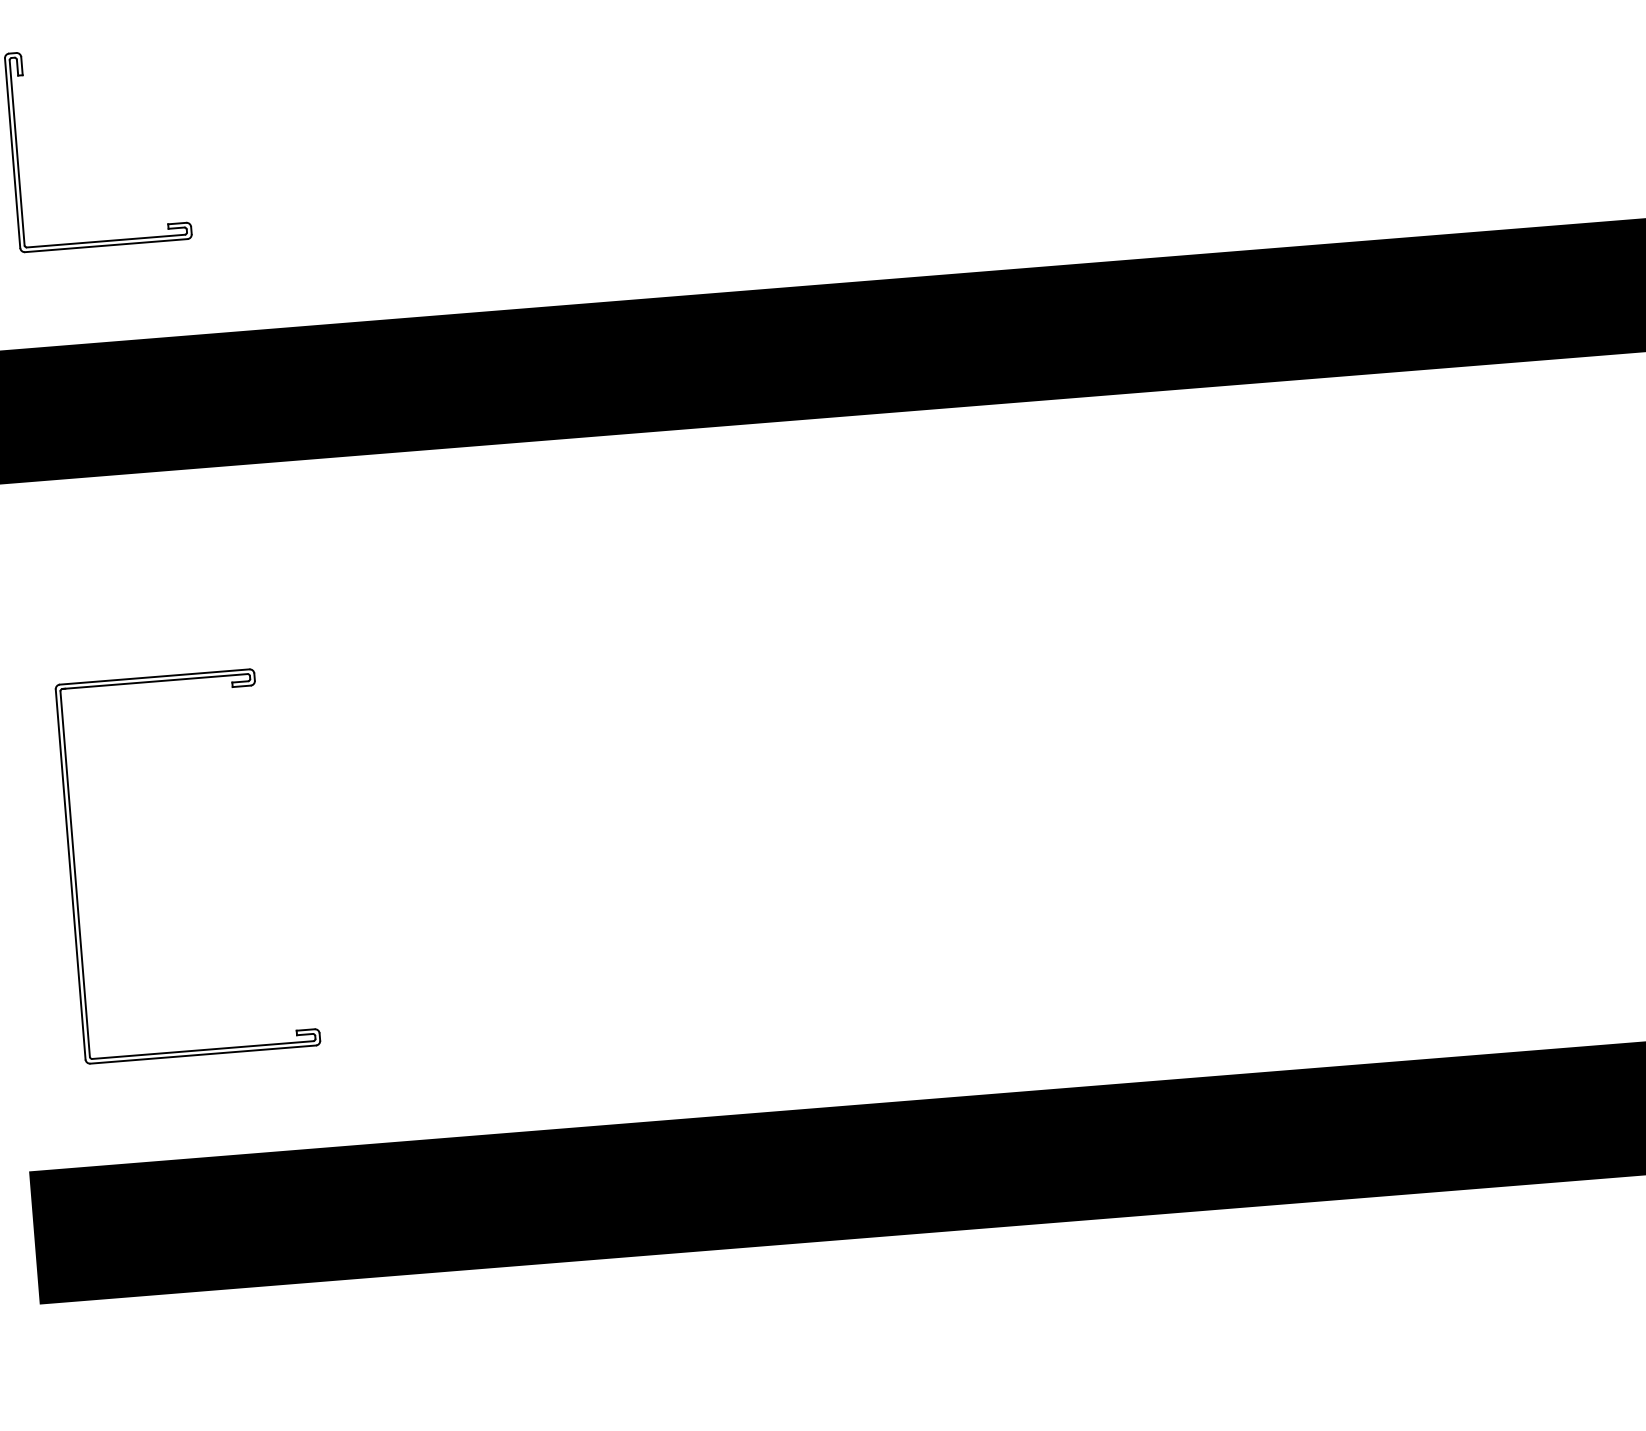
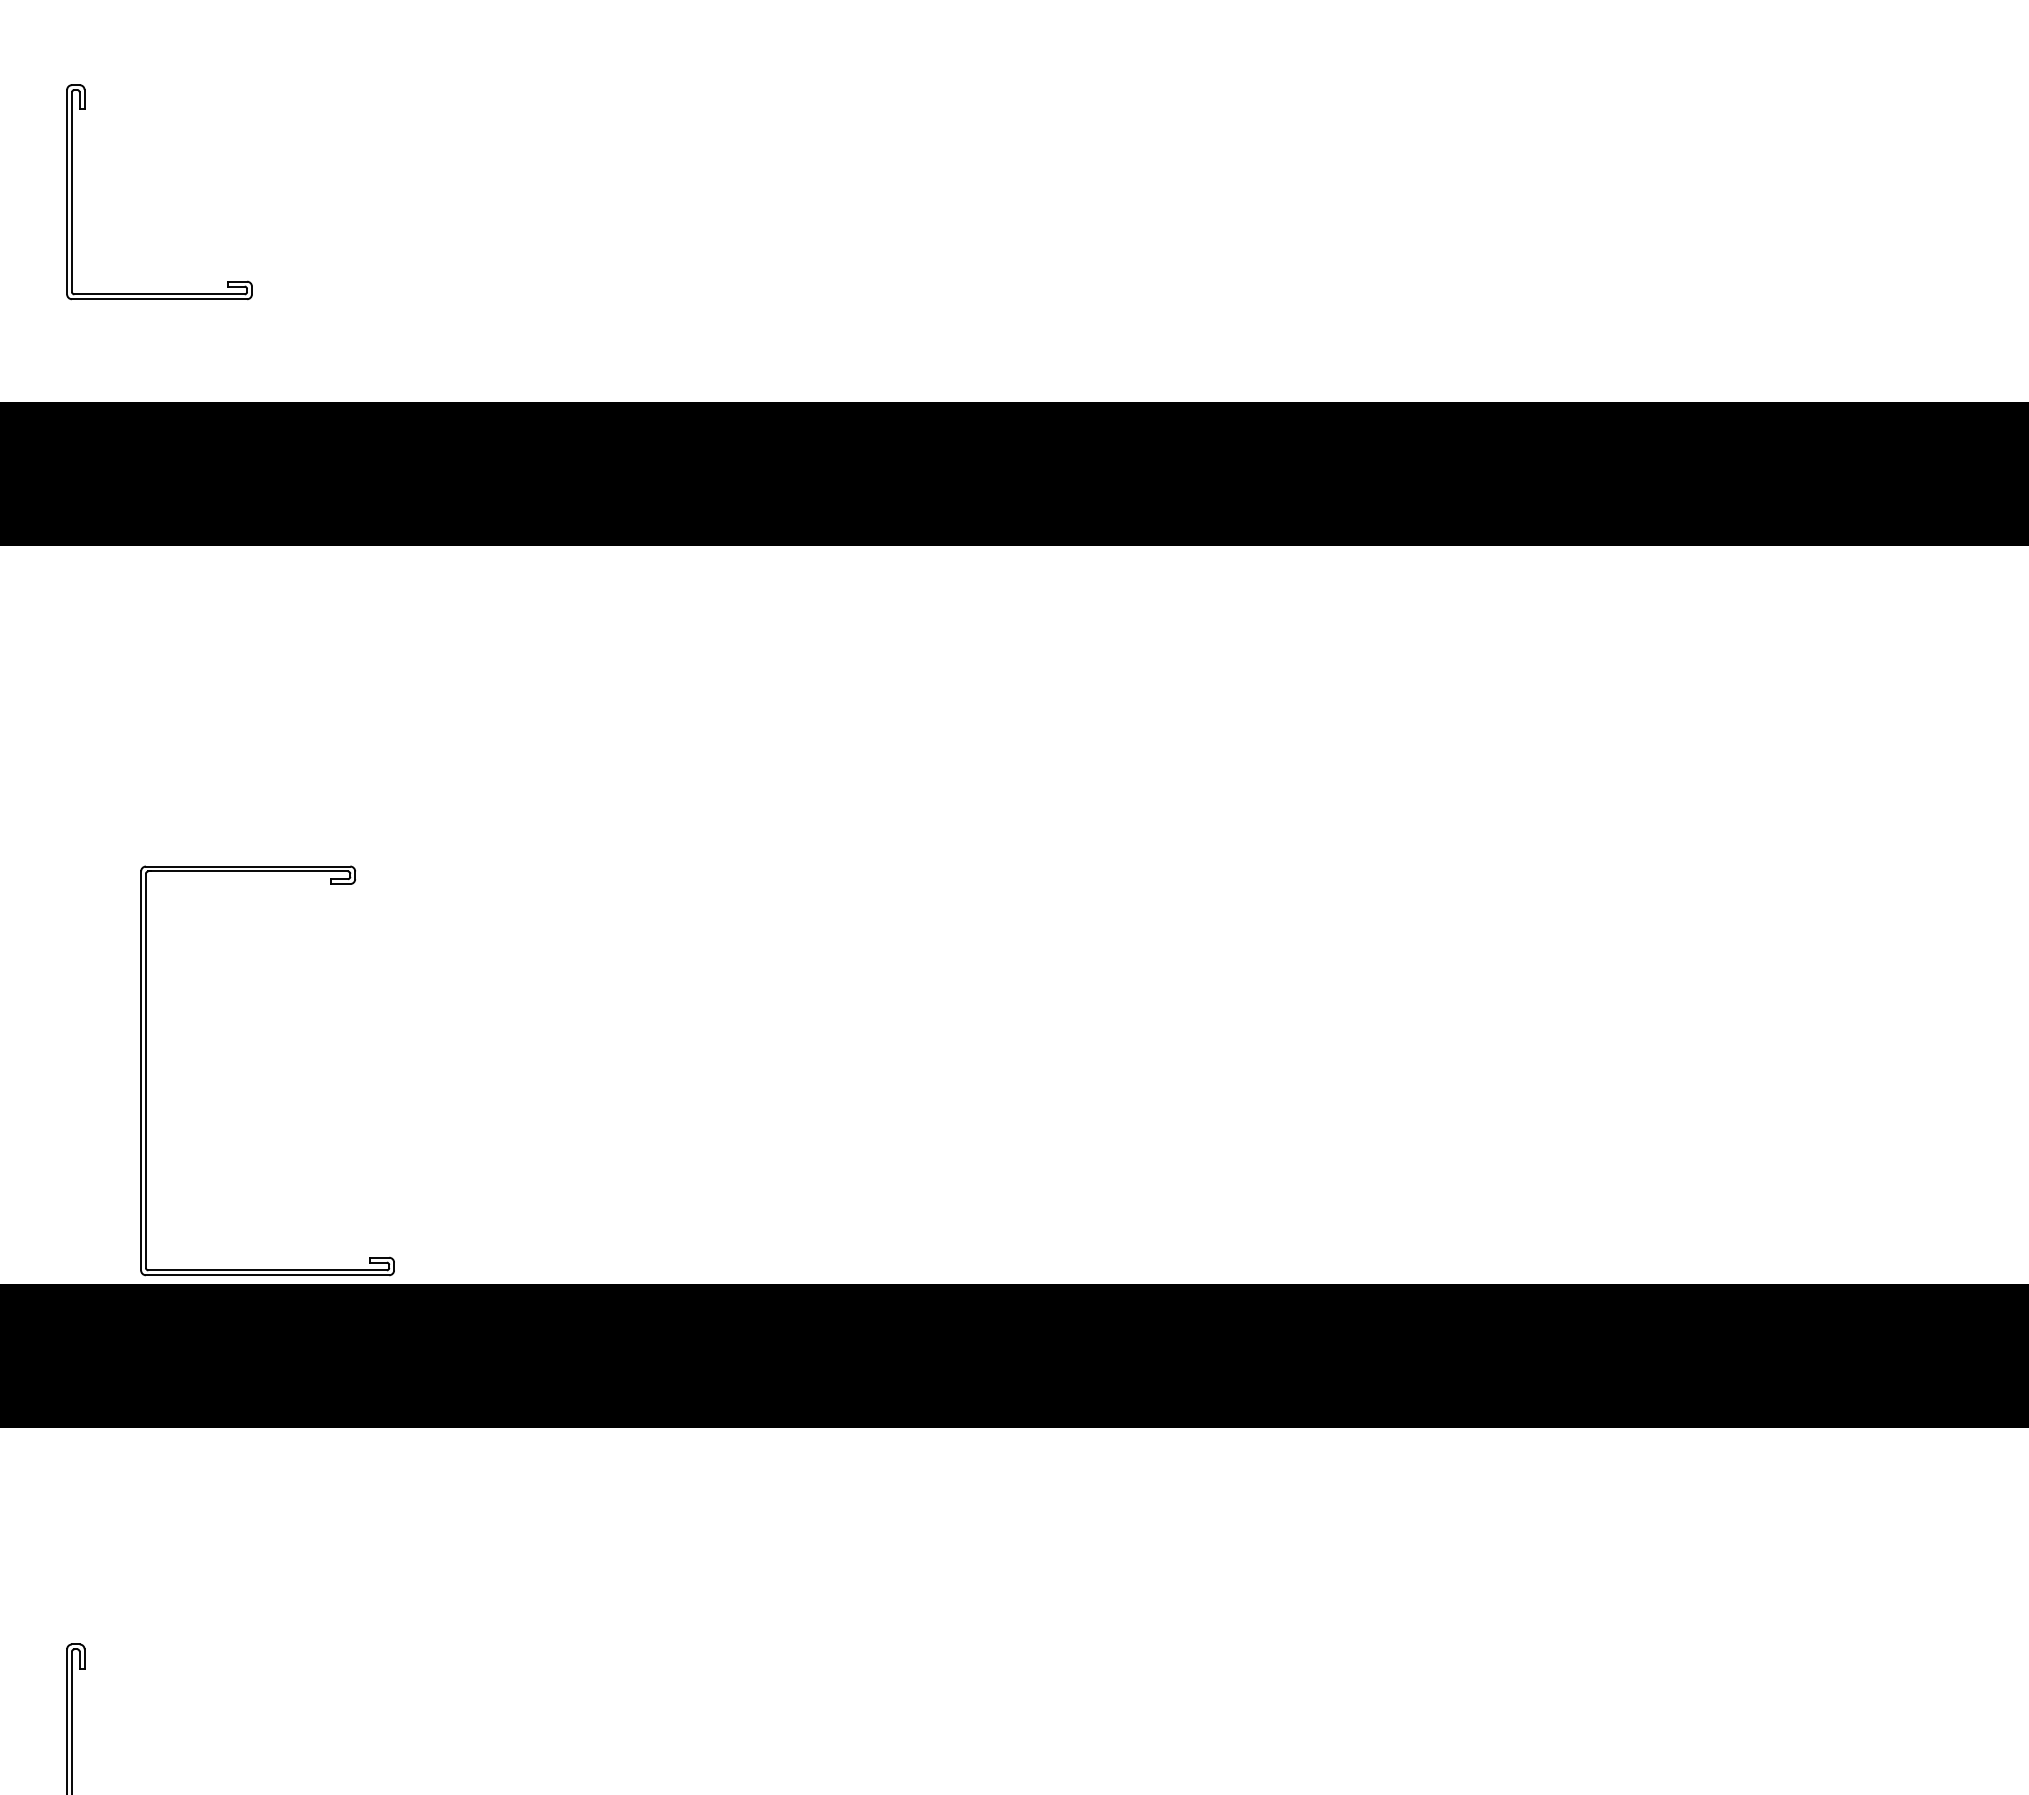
part: (75, 873) -> (146, 1070), moved

